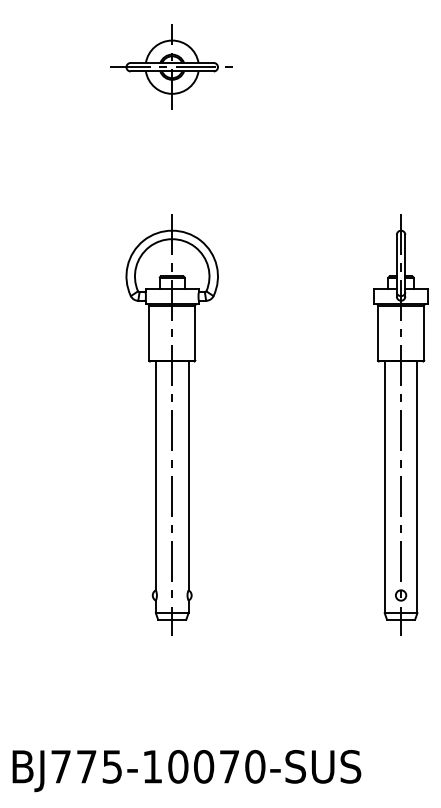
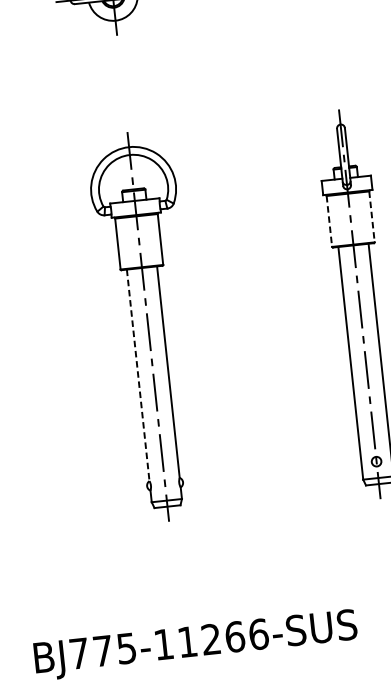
line: (378, 333) -> (329, 221), solid -> dashed
line: (424, 333) -> (372, 217), solid -> dashed
line: (155, 476) -> (137, 375), solid -> dashed
text: (216, 766) -> (222, 637), BJ775-10070-SUS -> BJ775-11266-SUS

